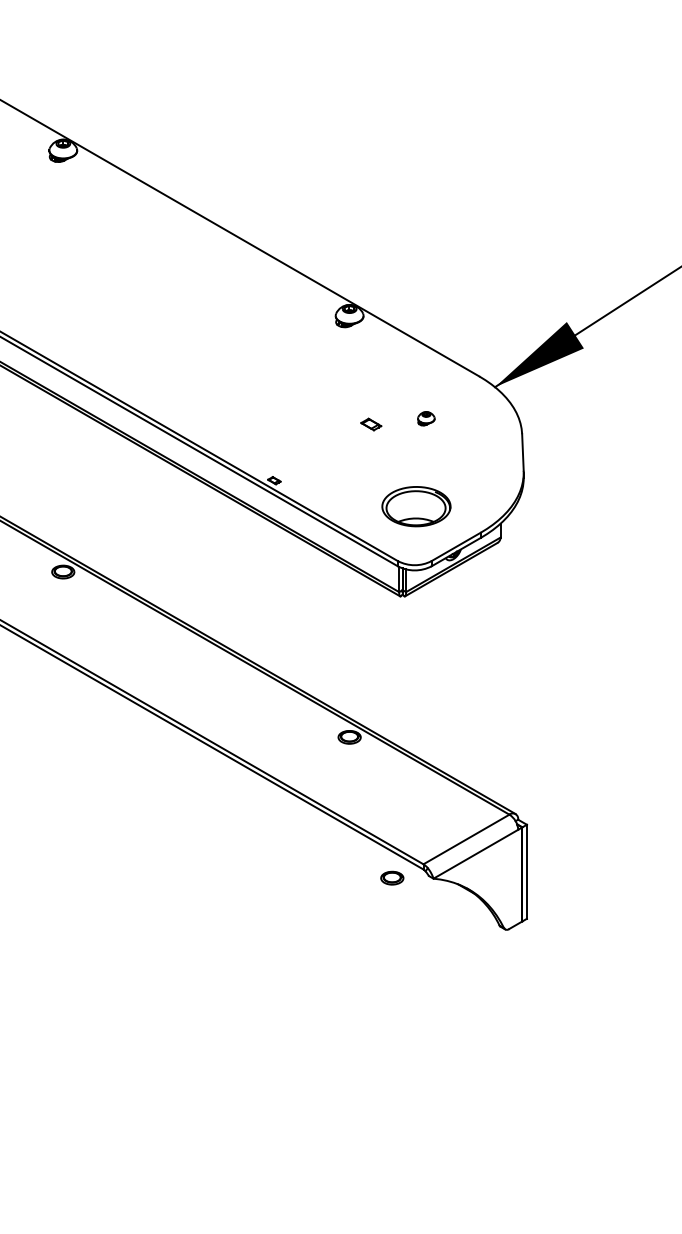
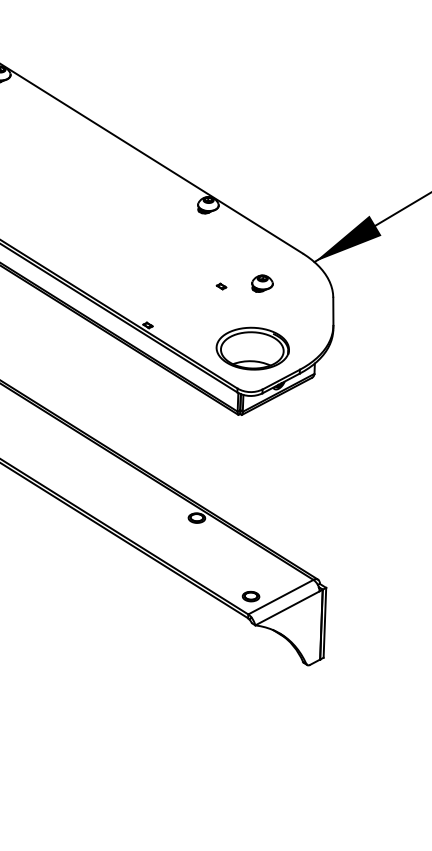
part: (426, 418) -> (262, 283), size x1.67
part: (371, 424) -> (221, 286), size x0.62
part: (416, 506) -> (252, 348), size x1.43
part: (392, 877) -> (251, 596), moved

